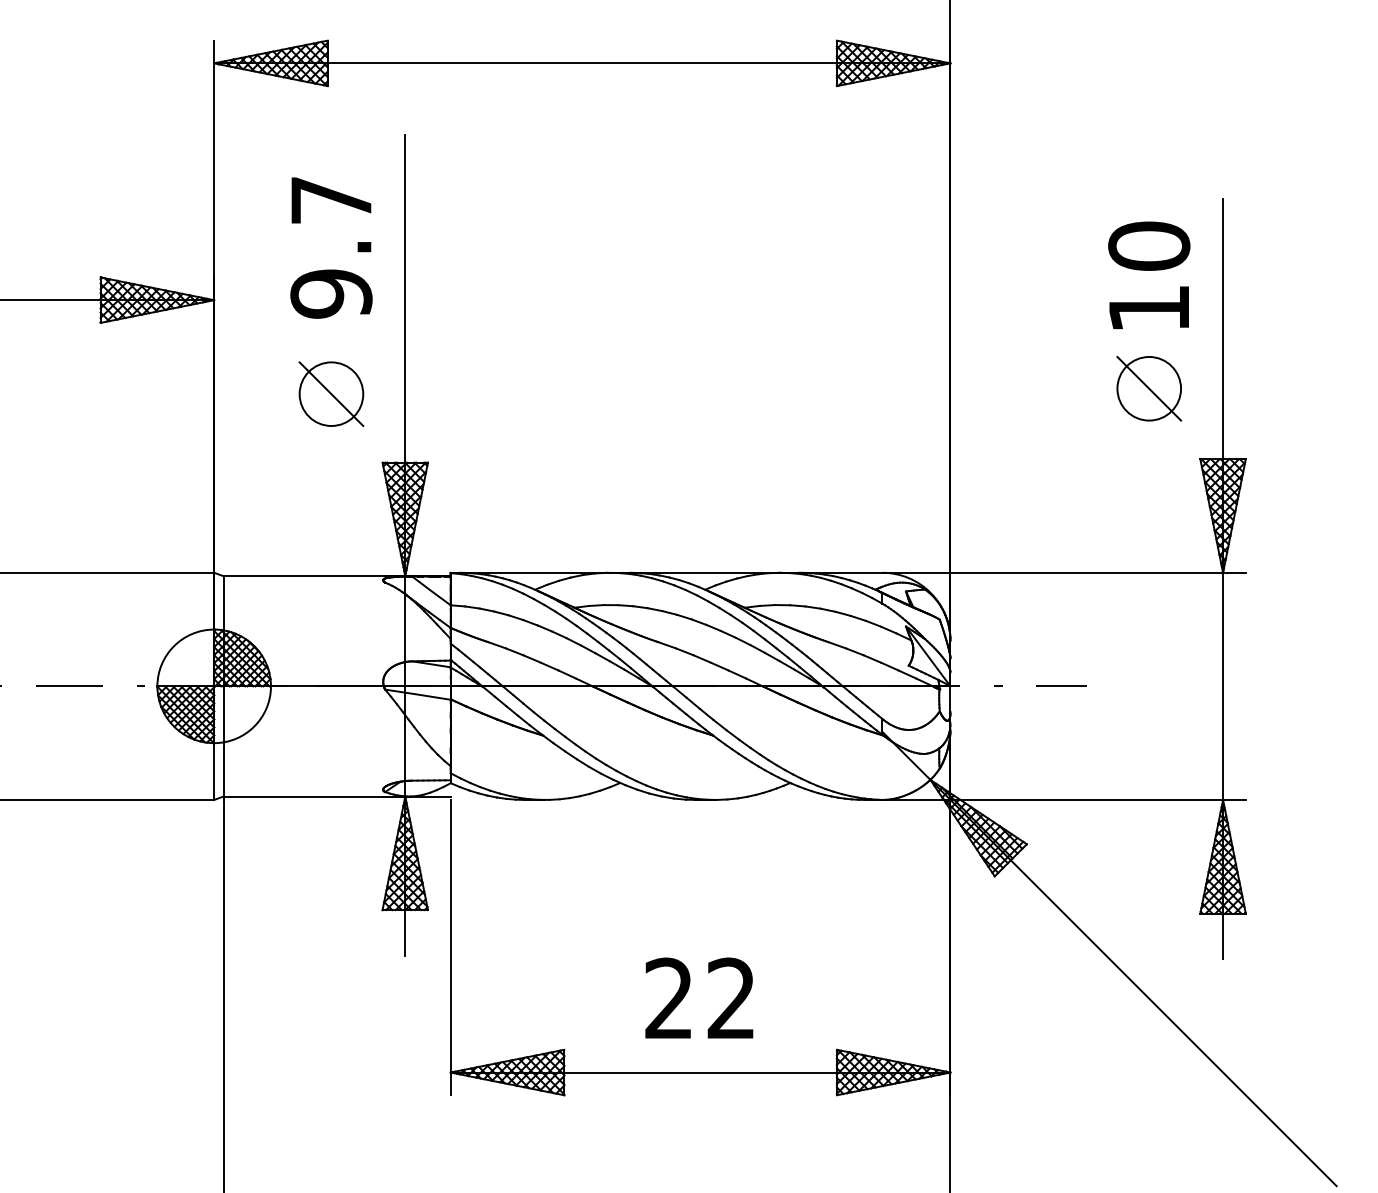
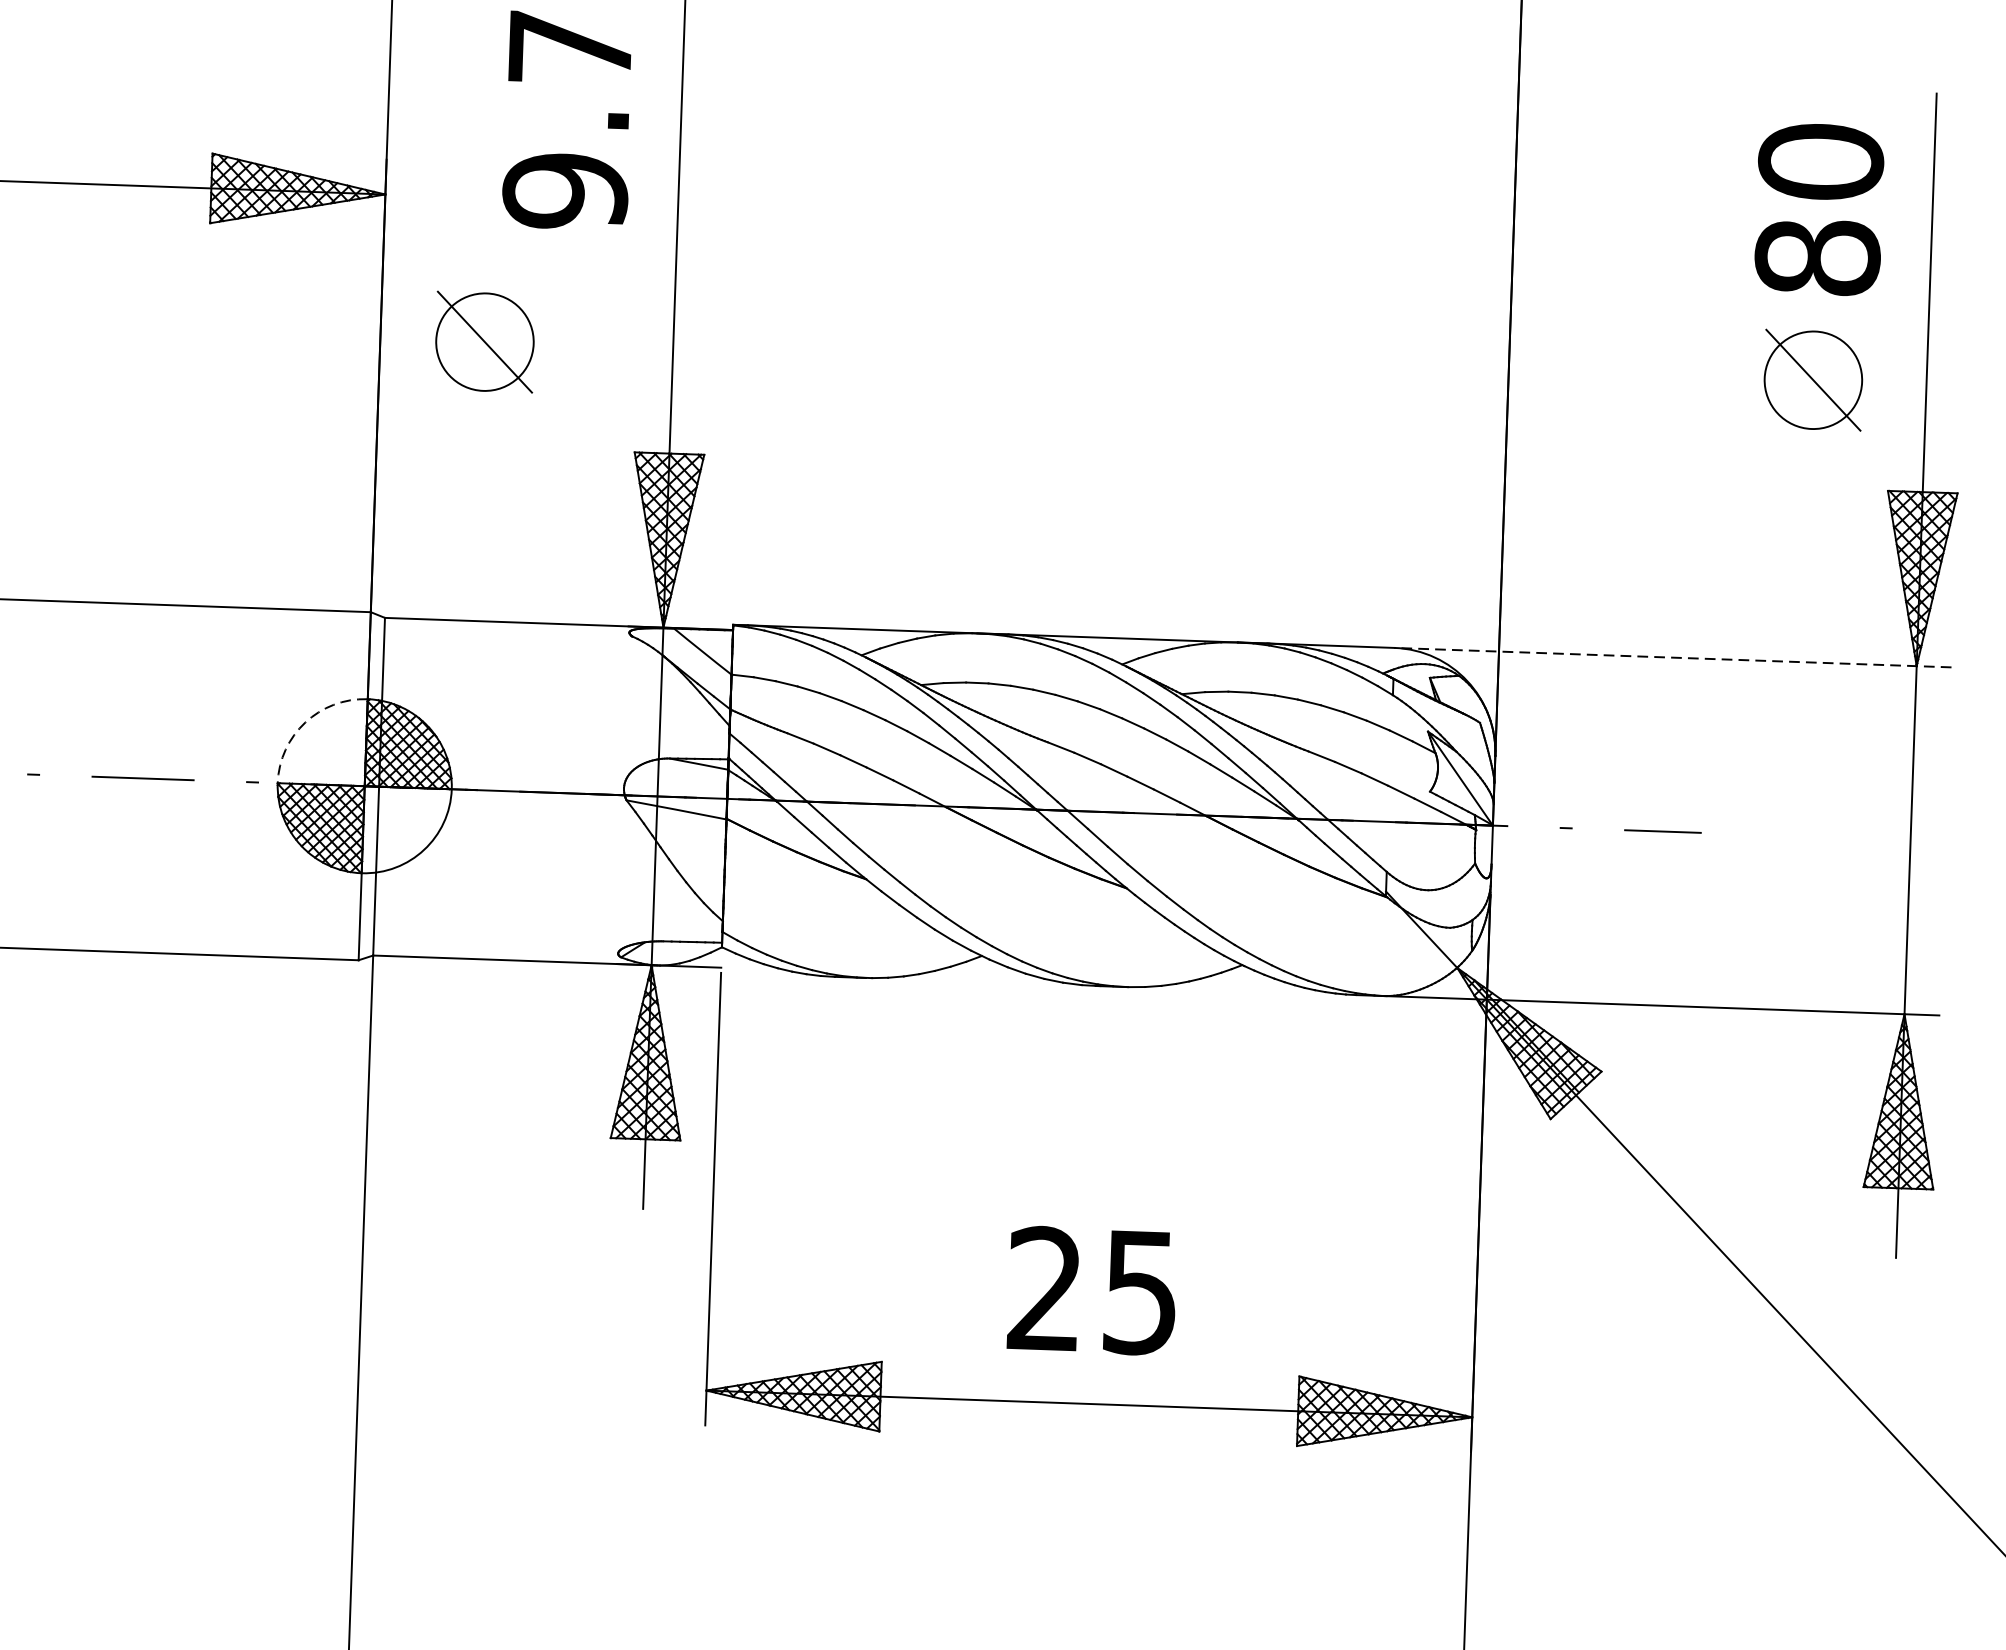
text: (1149, 308) -> (1818, 257), 10 -> 80
part: (331, 394) -> (485, 342), moved
line: (1064, 572) -> (1673, 657), solid -> dashed
arc: (174, 646) -> (306, 723), solid -> dashed
text: (730, 998) -> (1139, 1292), 22 -> 25

